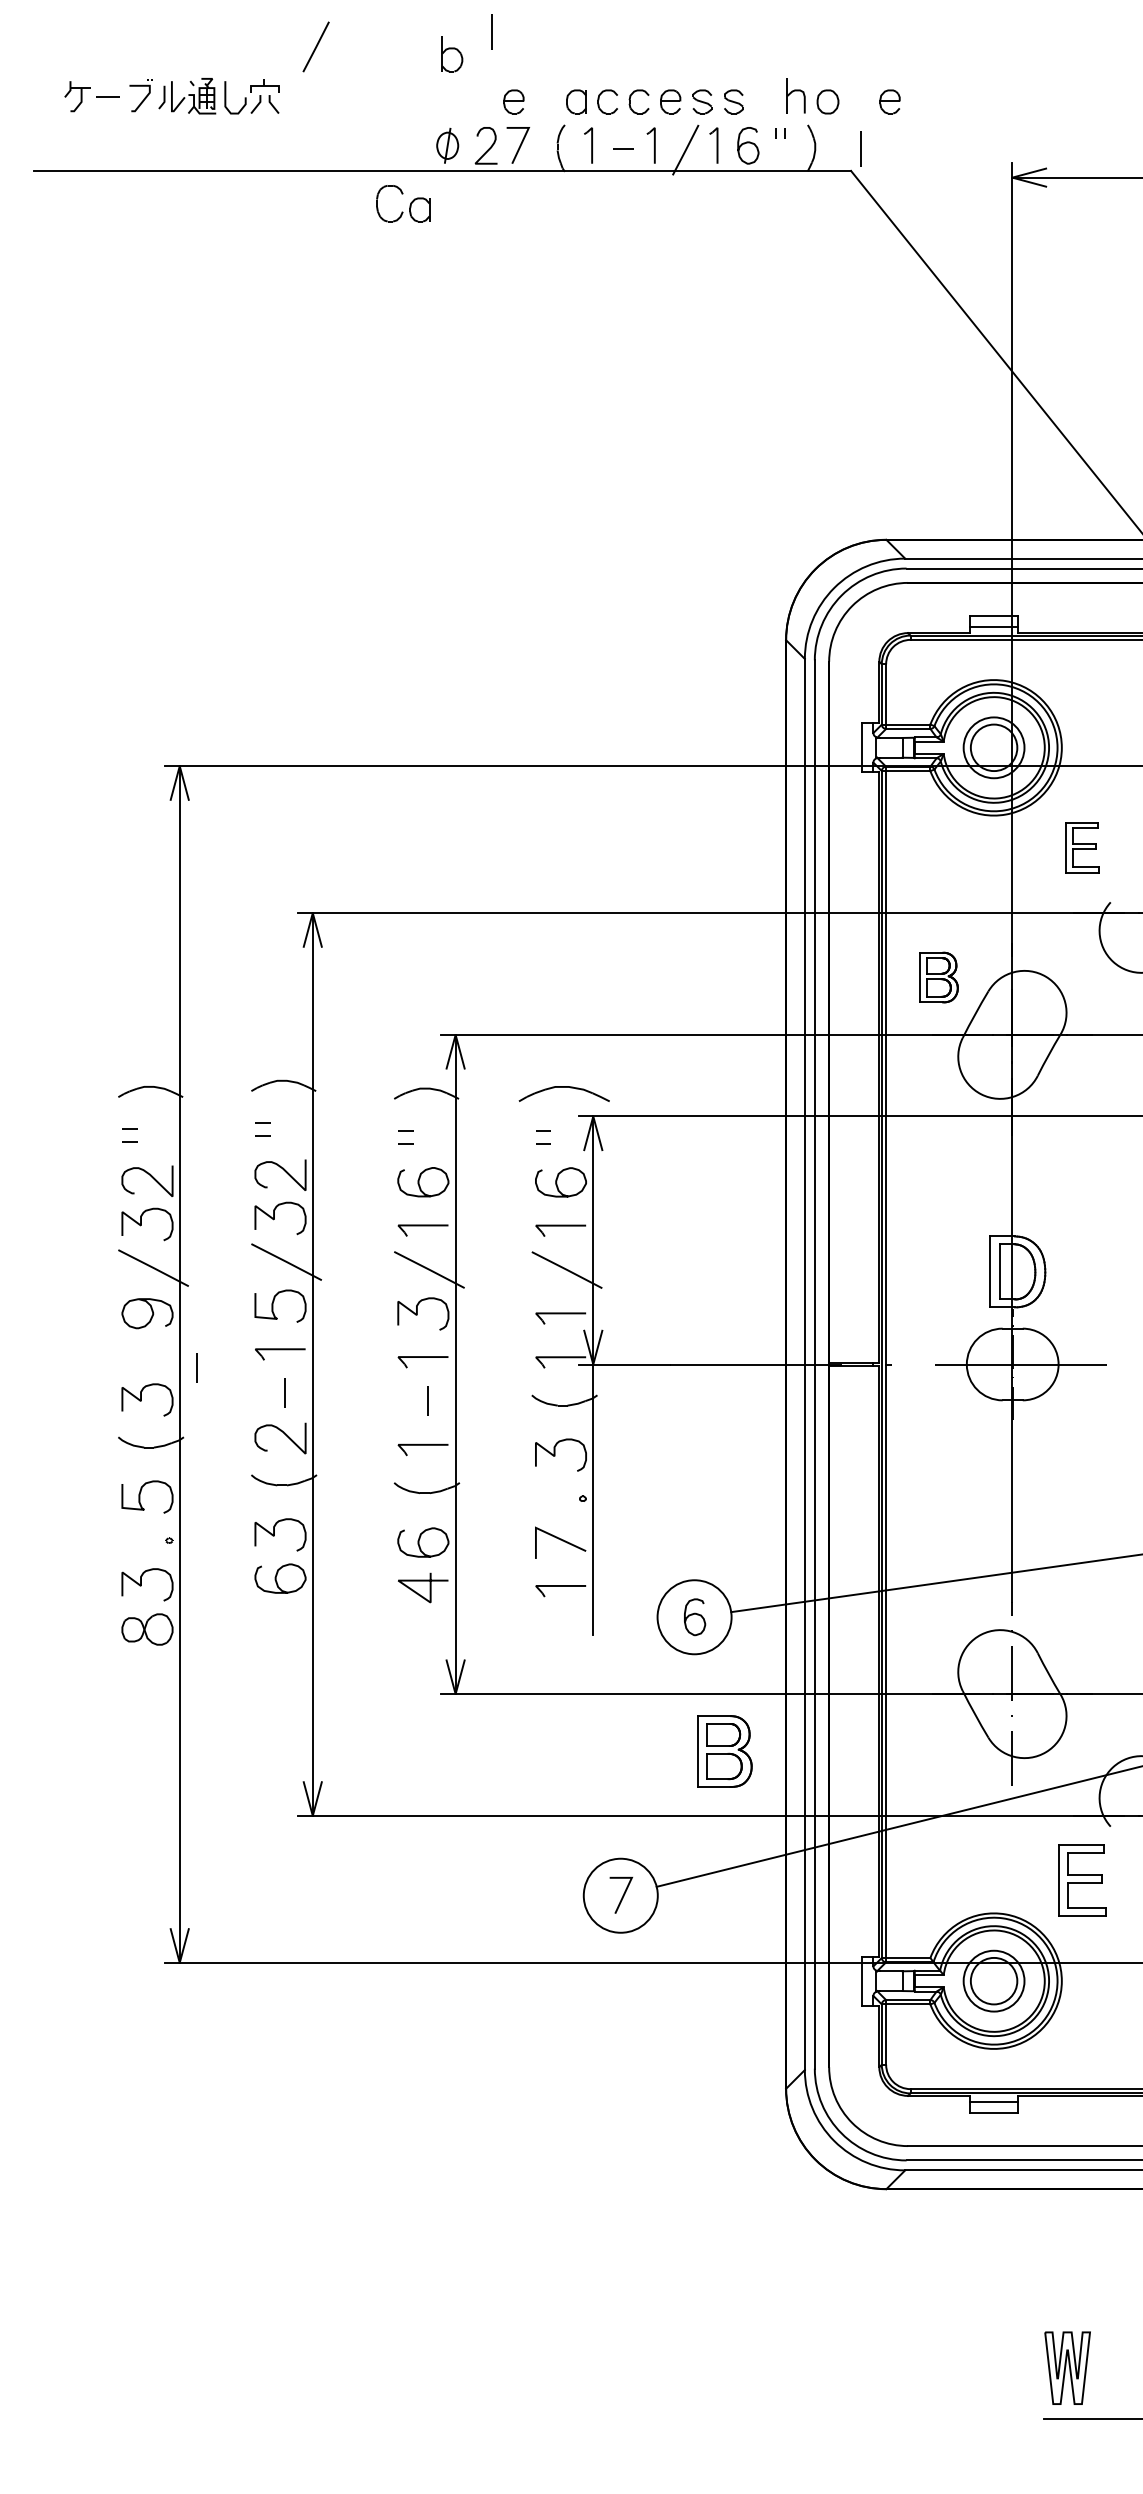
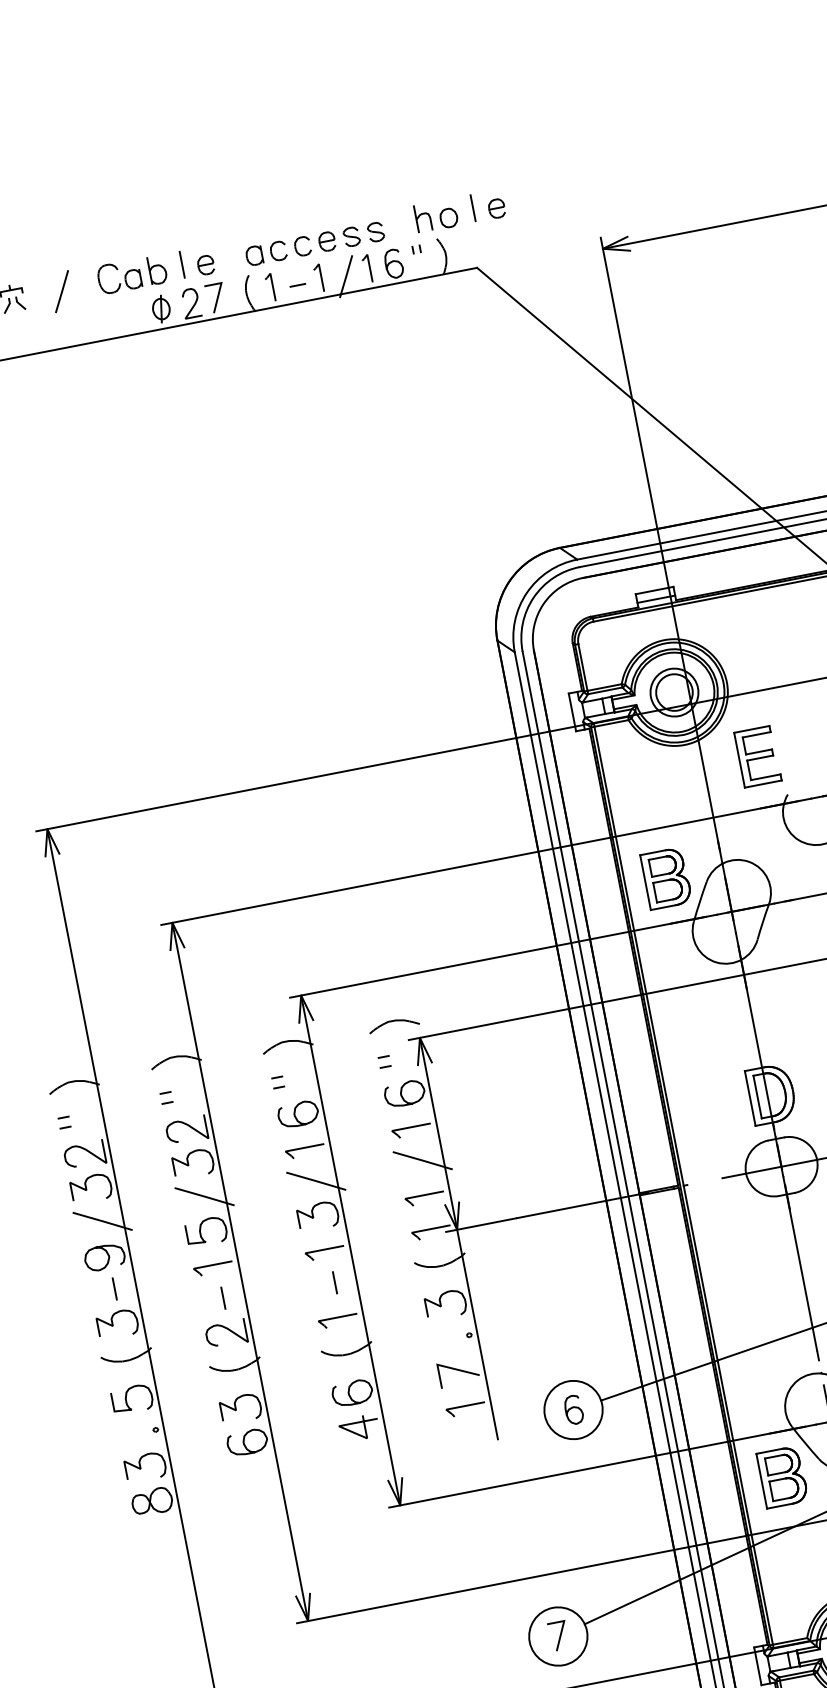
line: (491, 31) -> (181, 264), moved
line: (315, 46) -> (61, 291), moved
part: (452, 54) -> (157, 270), moved
line: (860, 148) -> (473, 208), moved
part: (409, 205) -> (124, 277), moved
part: (1082, 847) -> (757, 756), size x1.43
part: (938, 977) -> (666, 878), size x1.43
part: (563, 1093) -> (393, 1024), size x0.71
line: (196, 1367) -> (114, 1288), moved
part: (724, 1751) -> (782, 1477), moved

